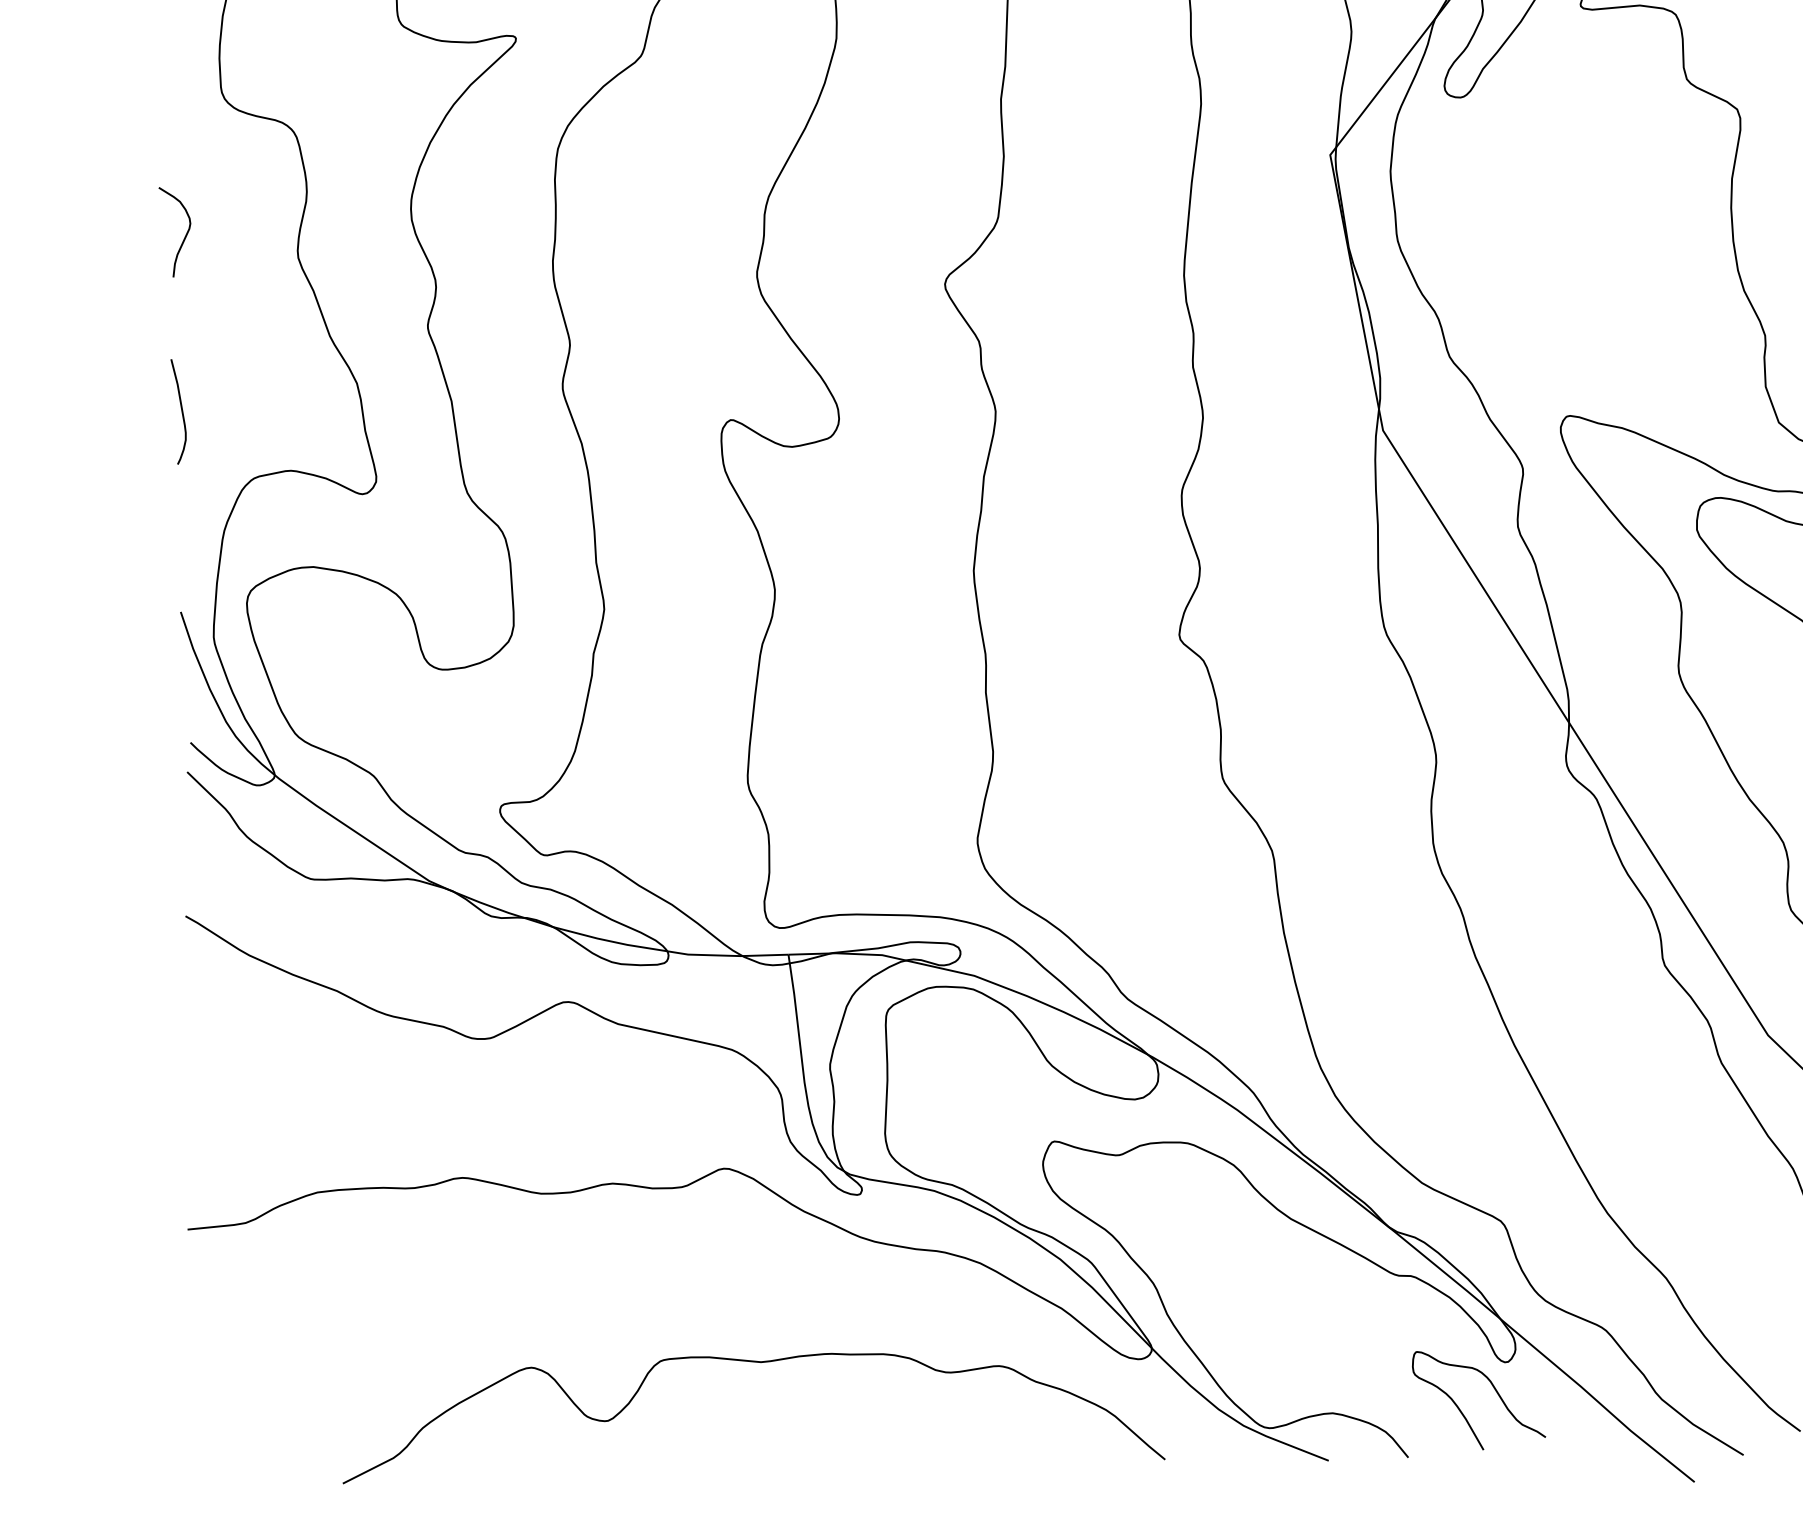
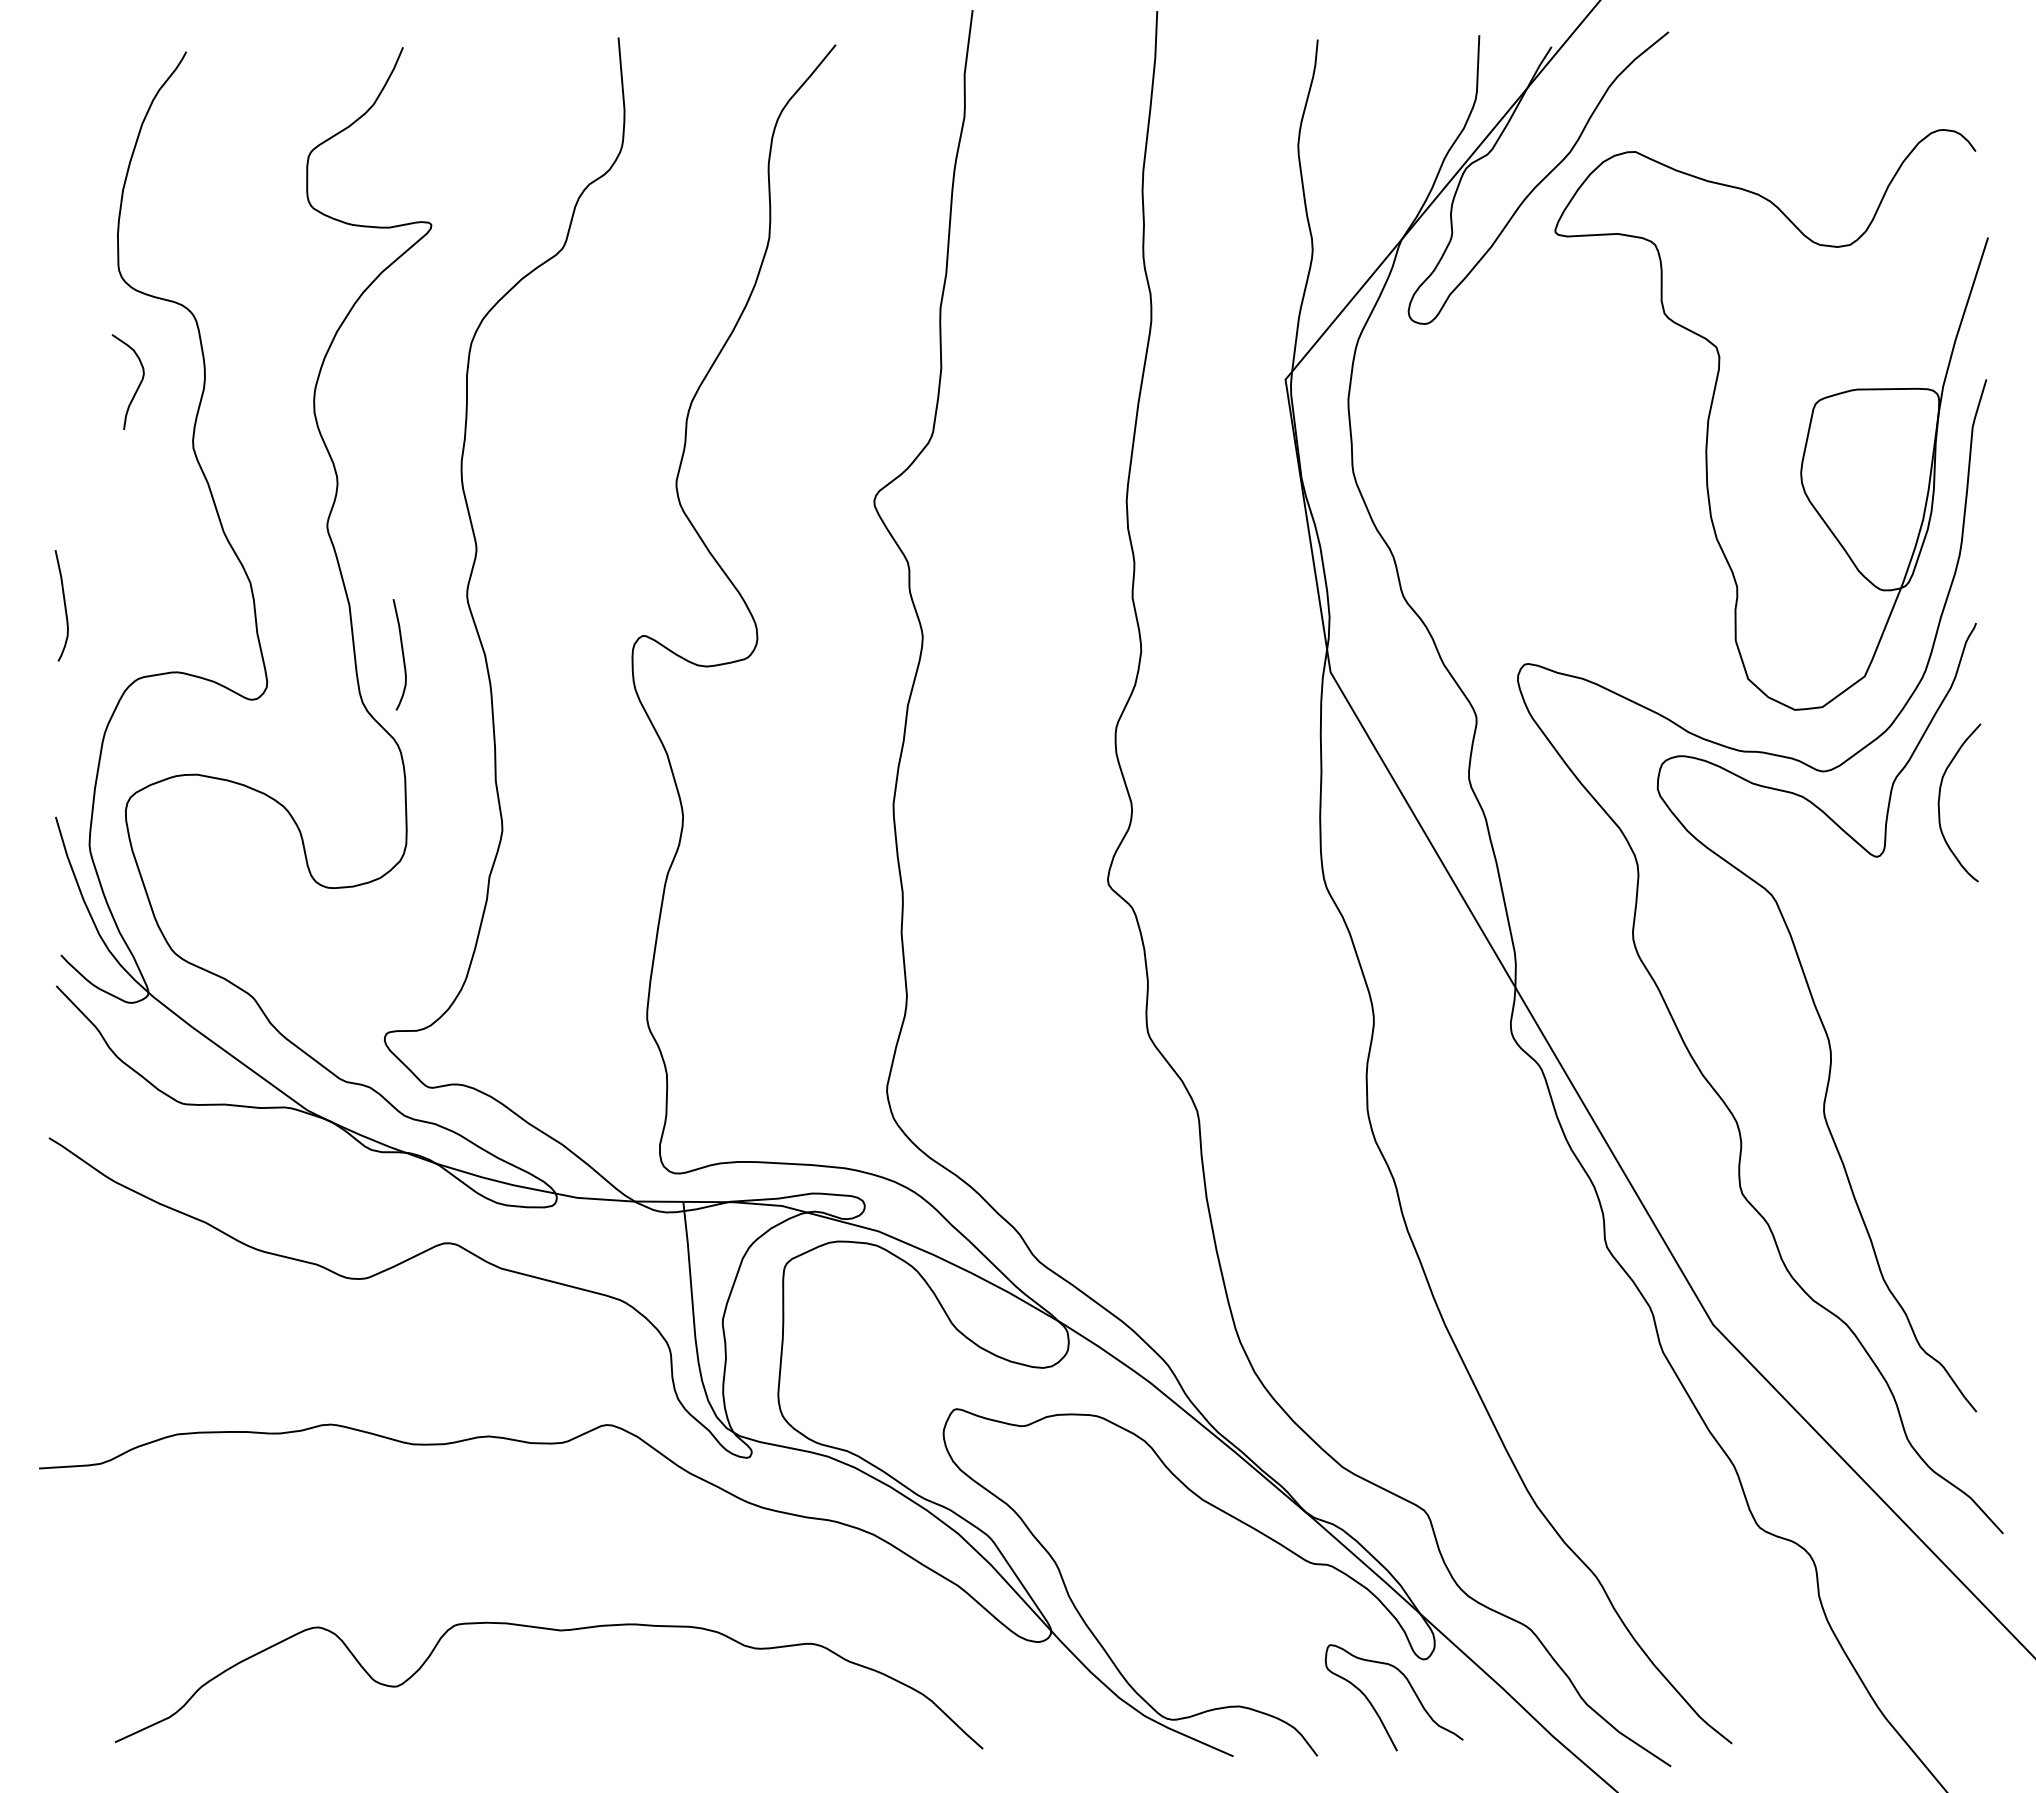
curve: (184, 236) -> (137, 387), moved
curve: (503, 446) -> (402, 654), added
curve: (759, 1363) -> (558, 1631), moved

